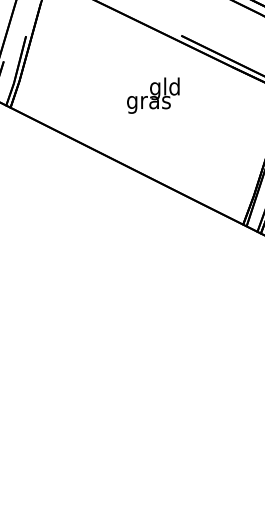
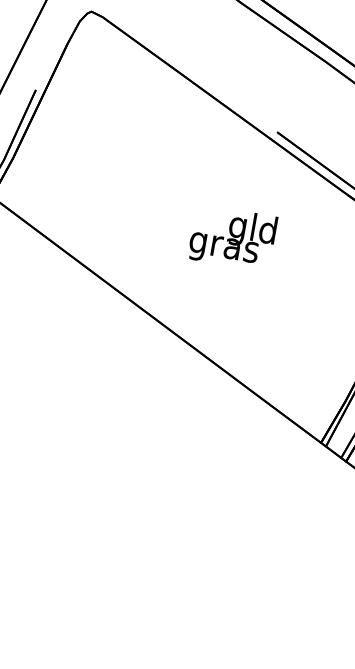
text: (153, 95) -> (233, 237), moved

